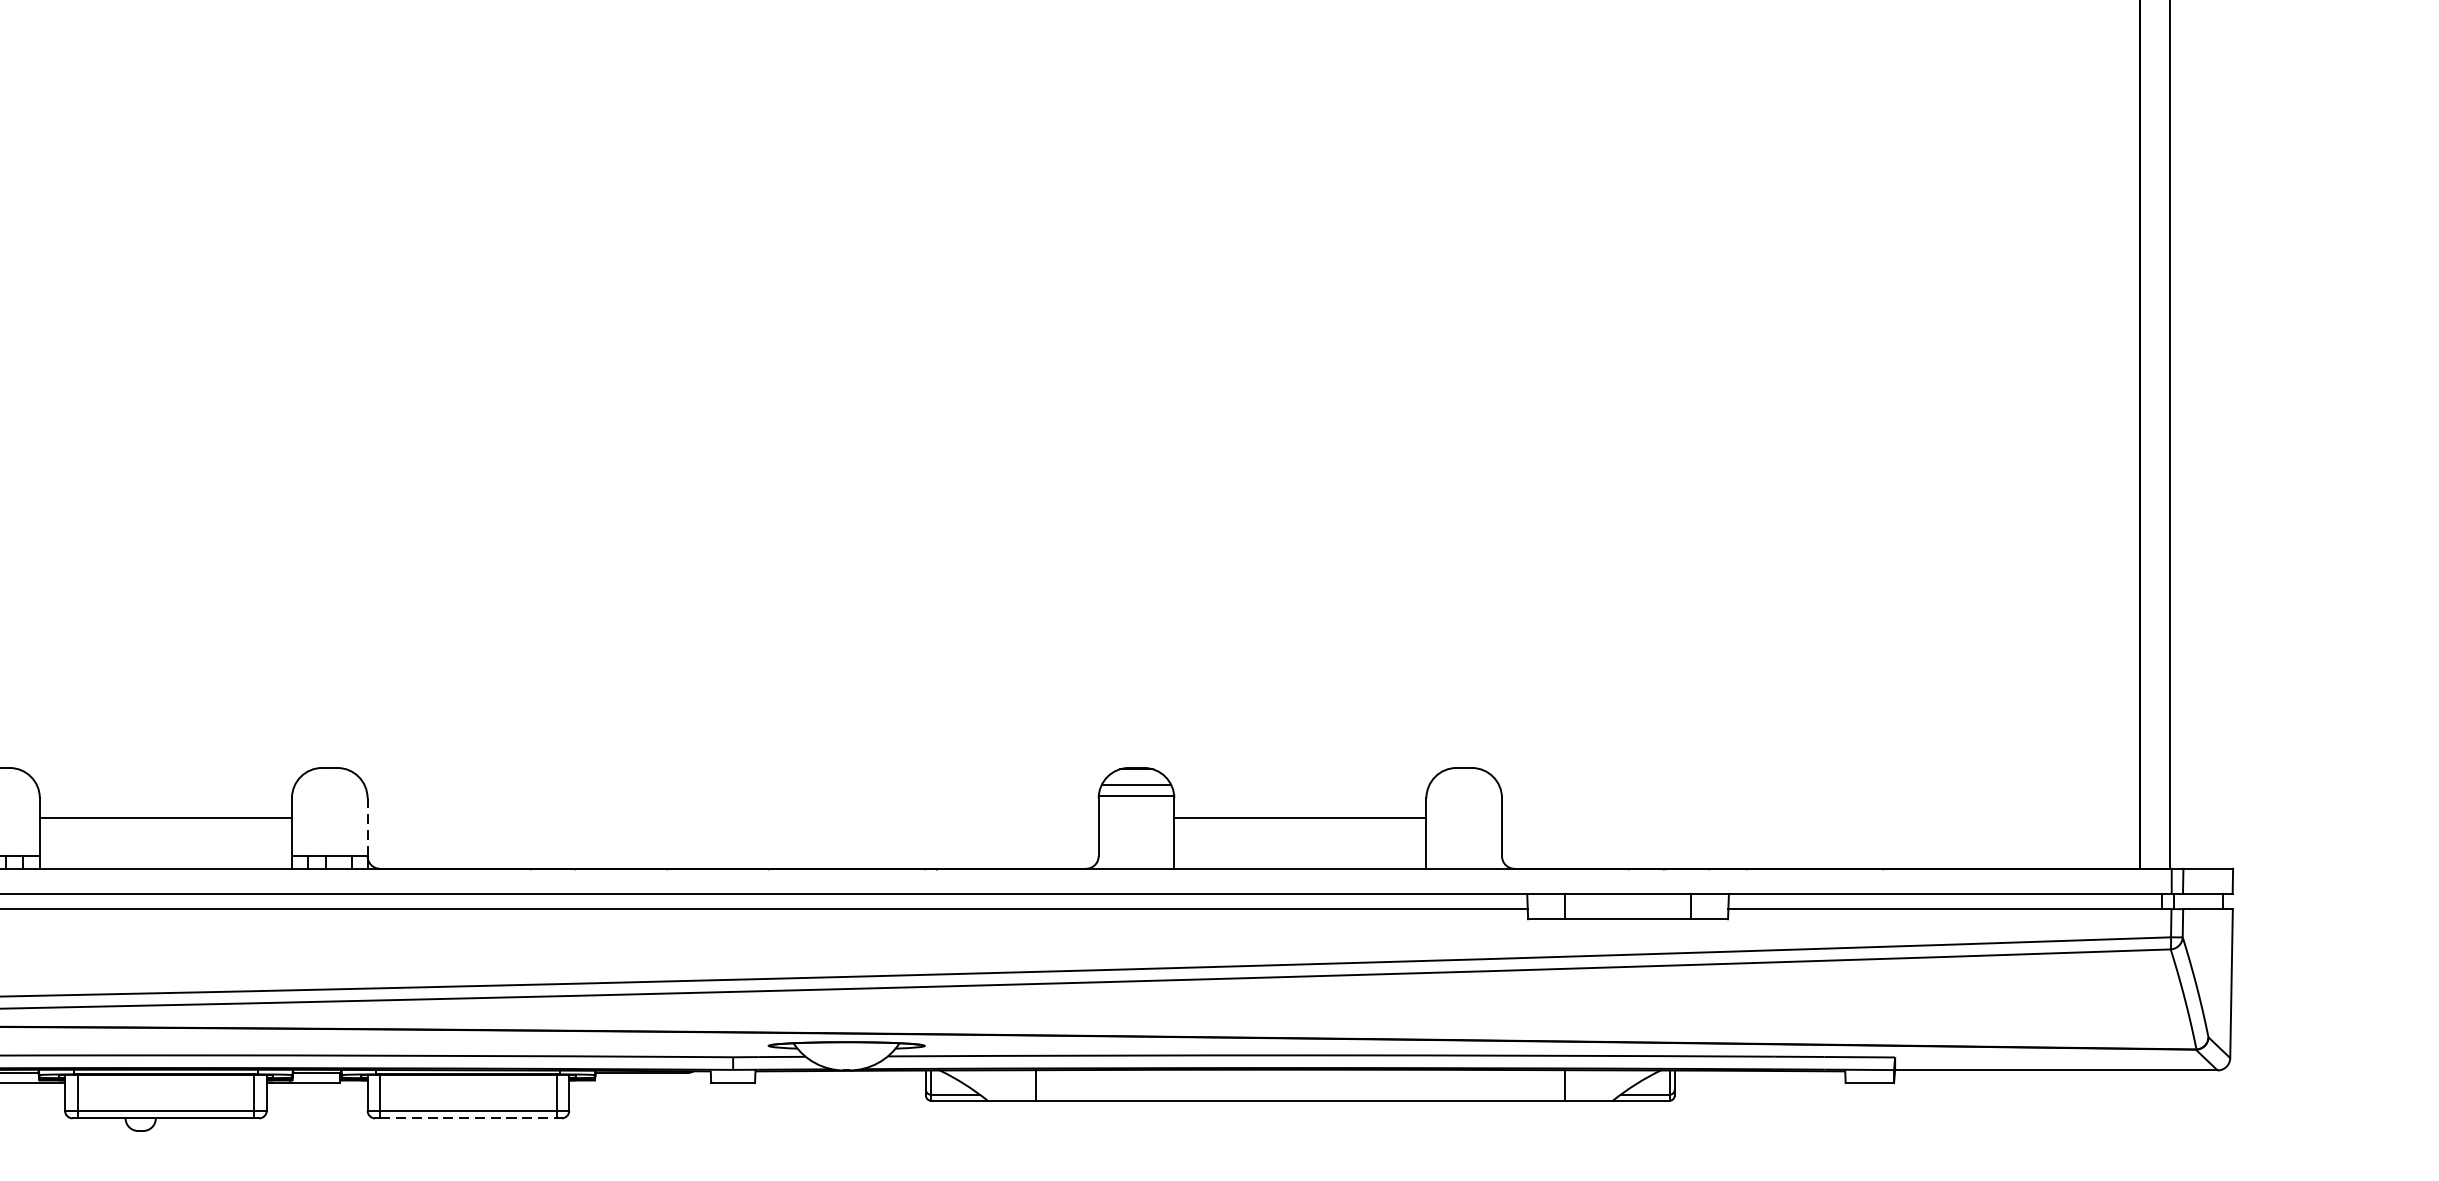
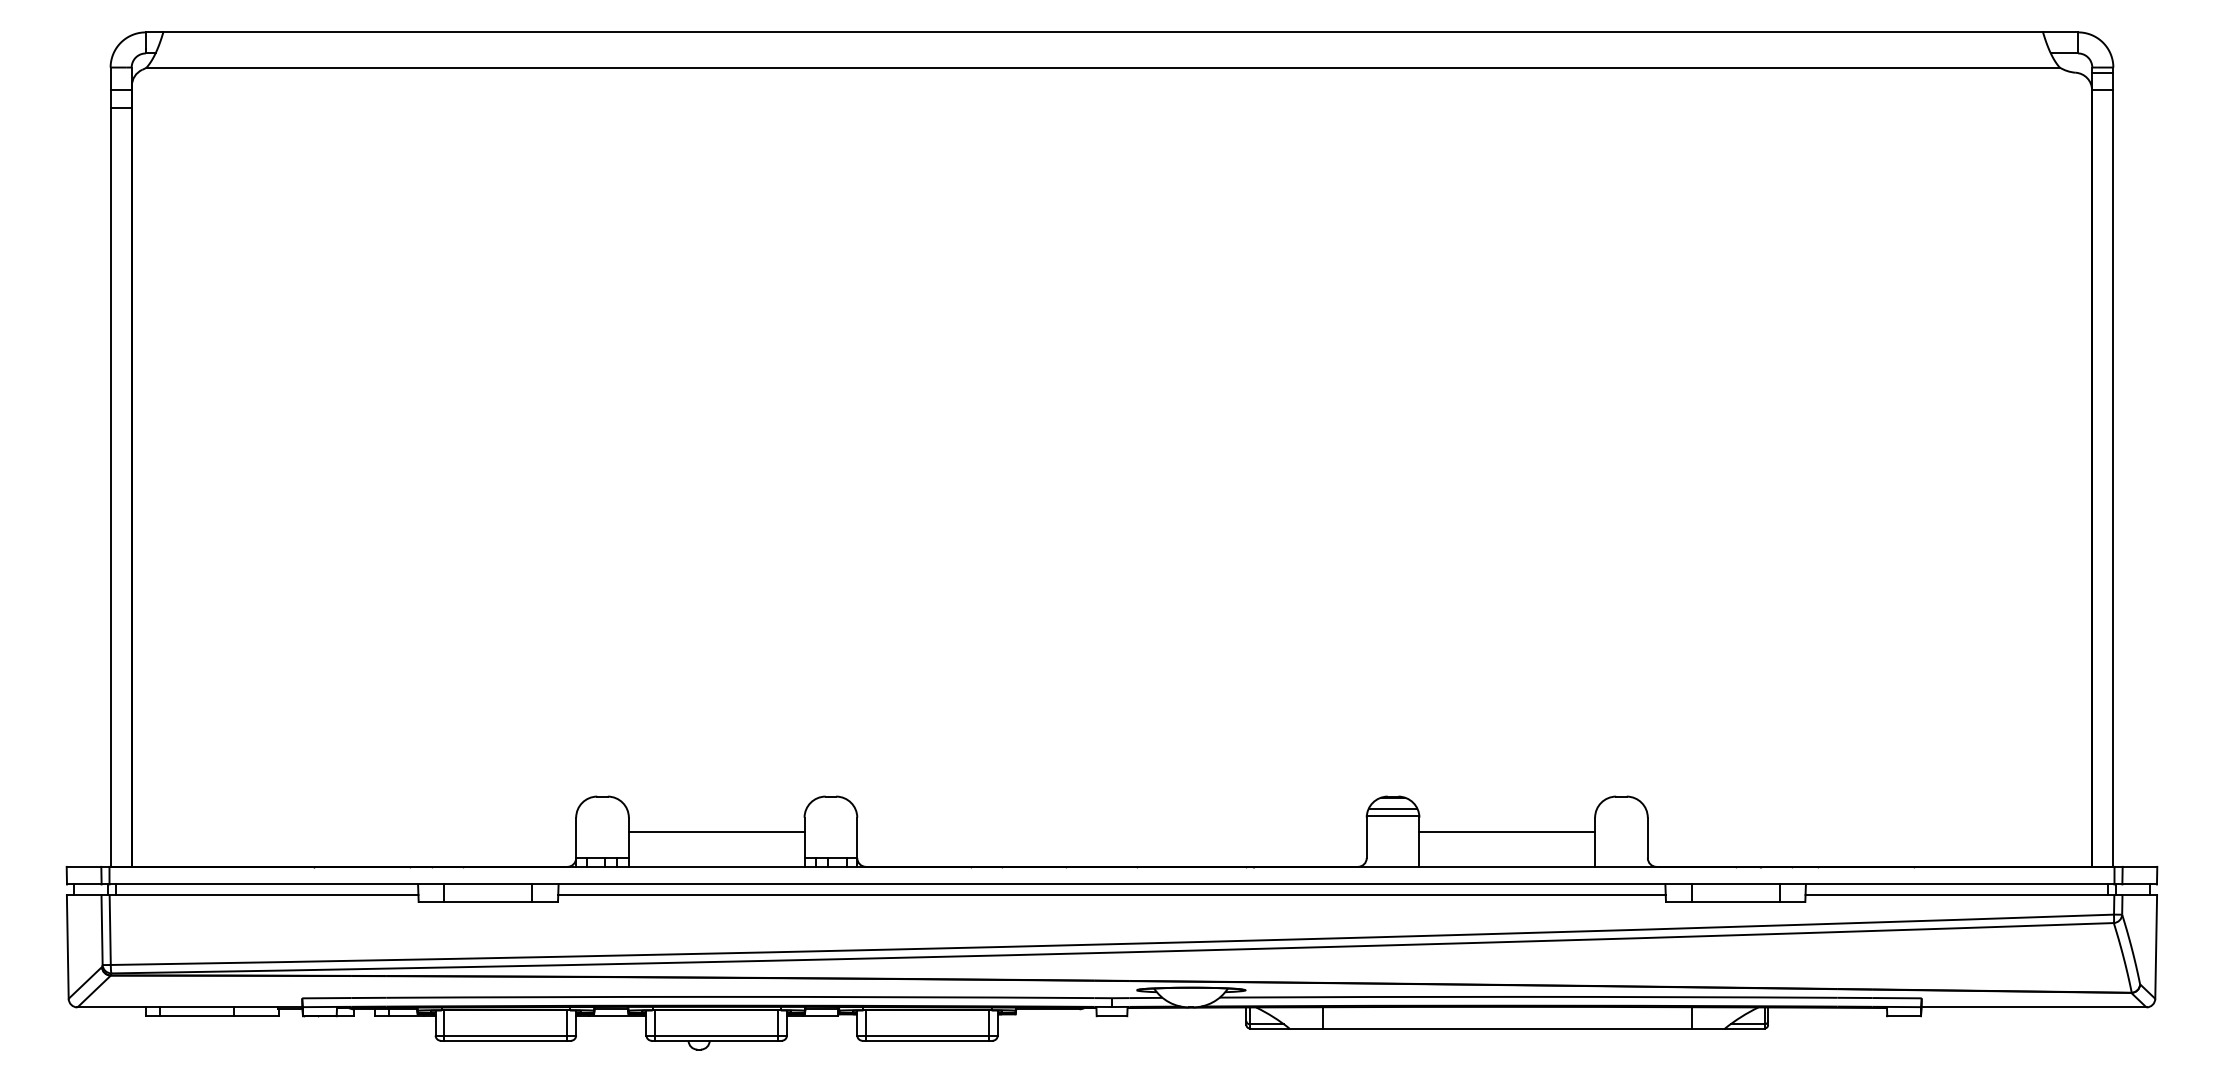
line: (367, 828) -> (857, 838), dashed -> solid
line: (469, 1117) -> (928, 1040), dashed -> solid

